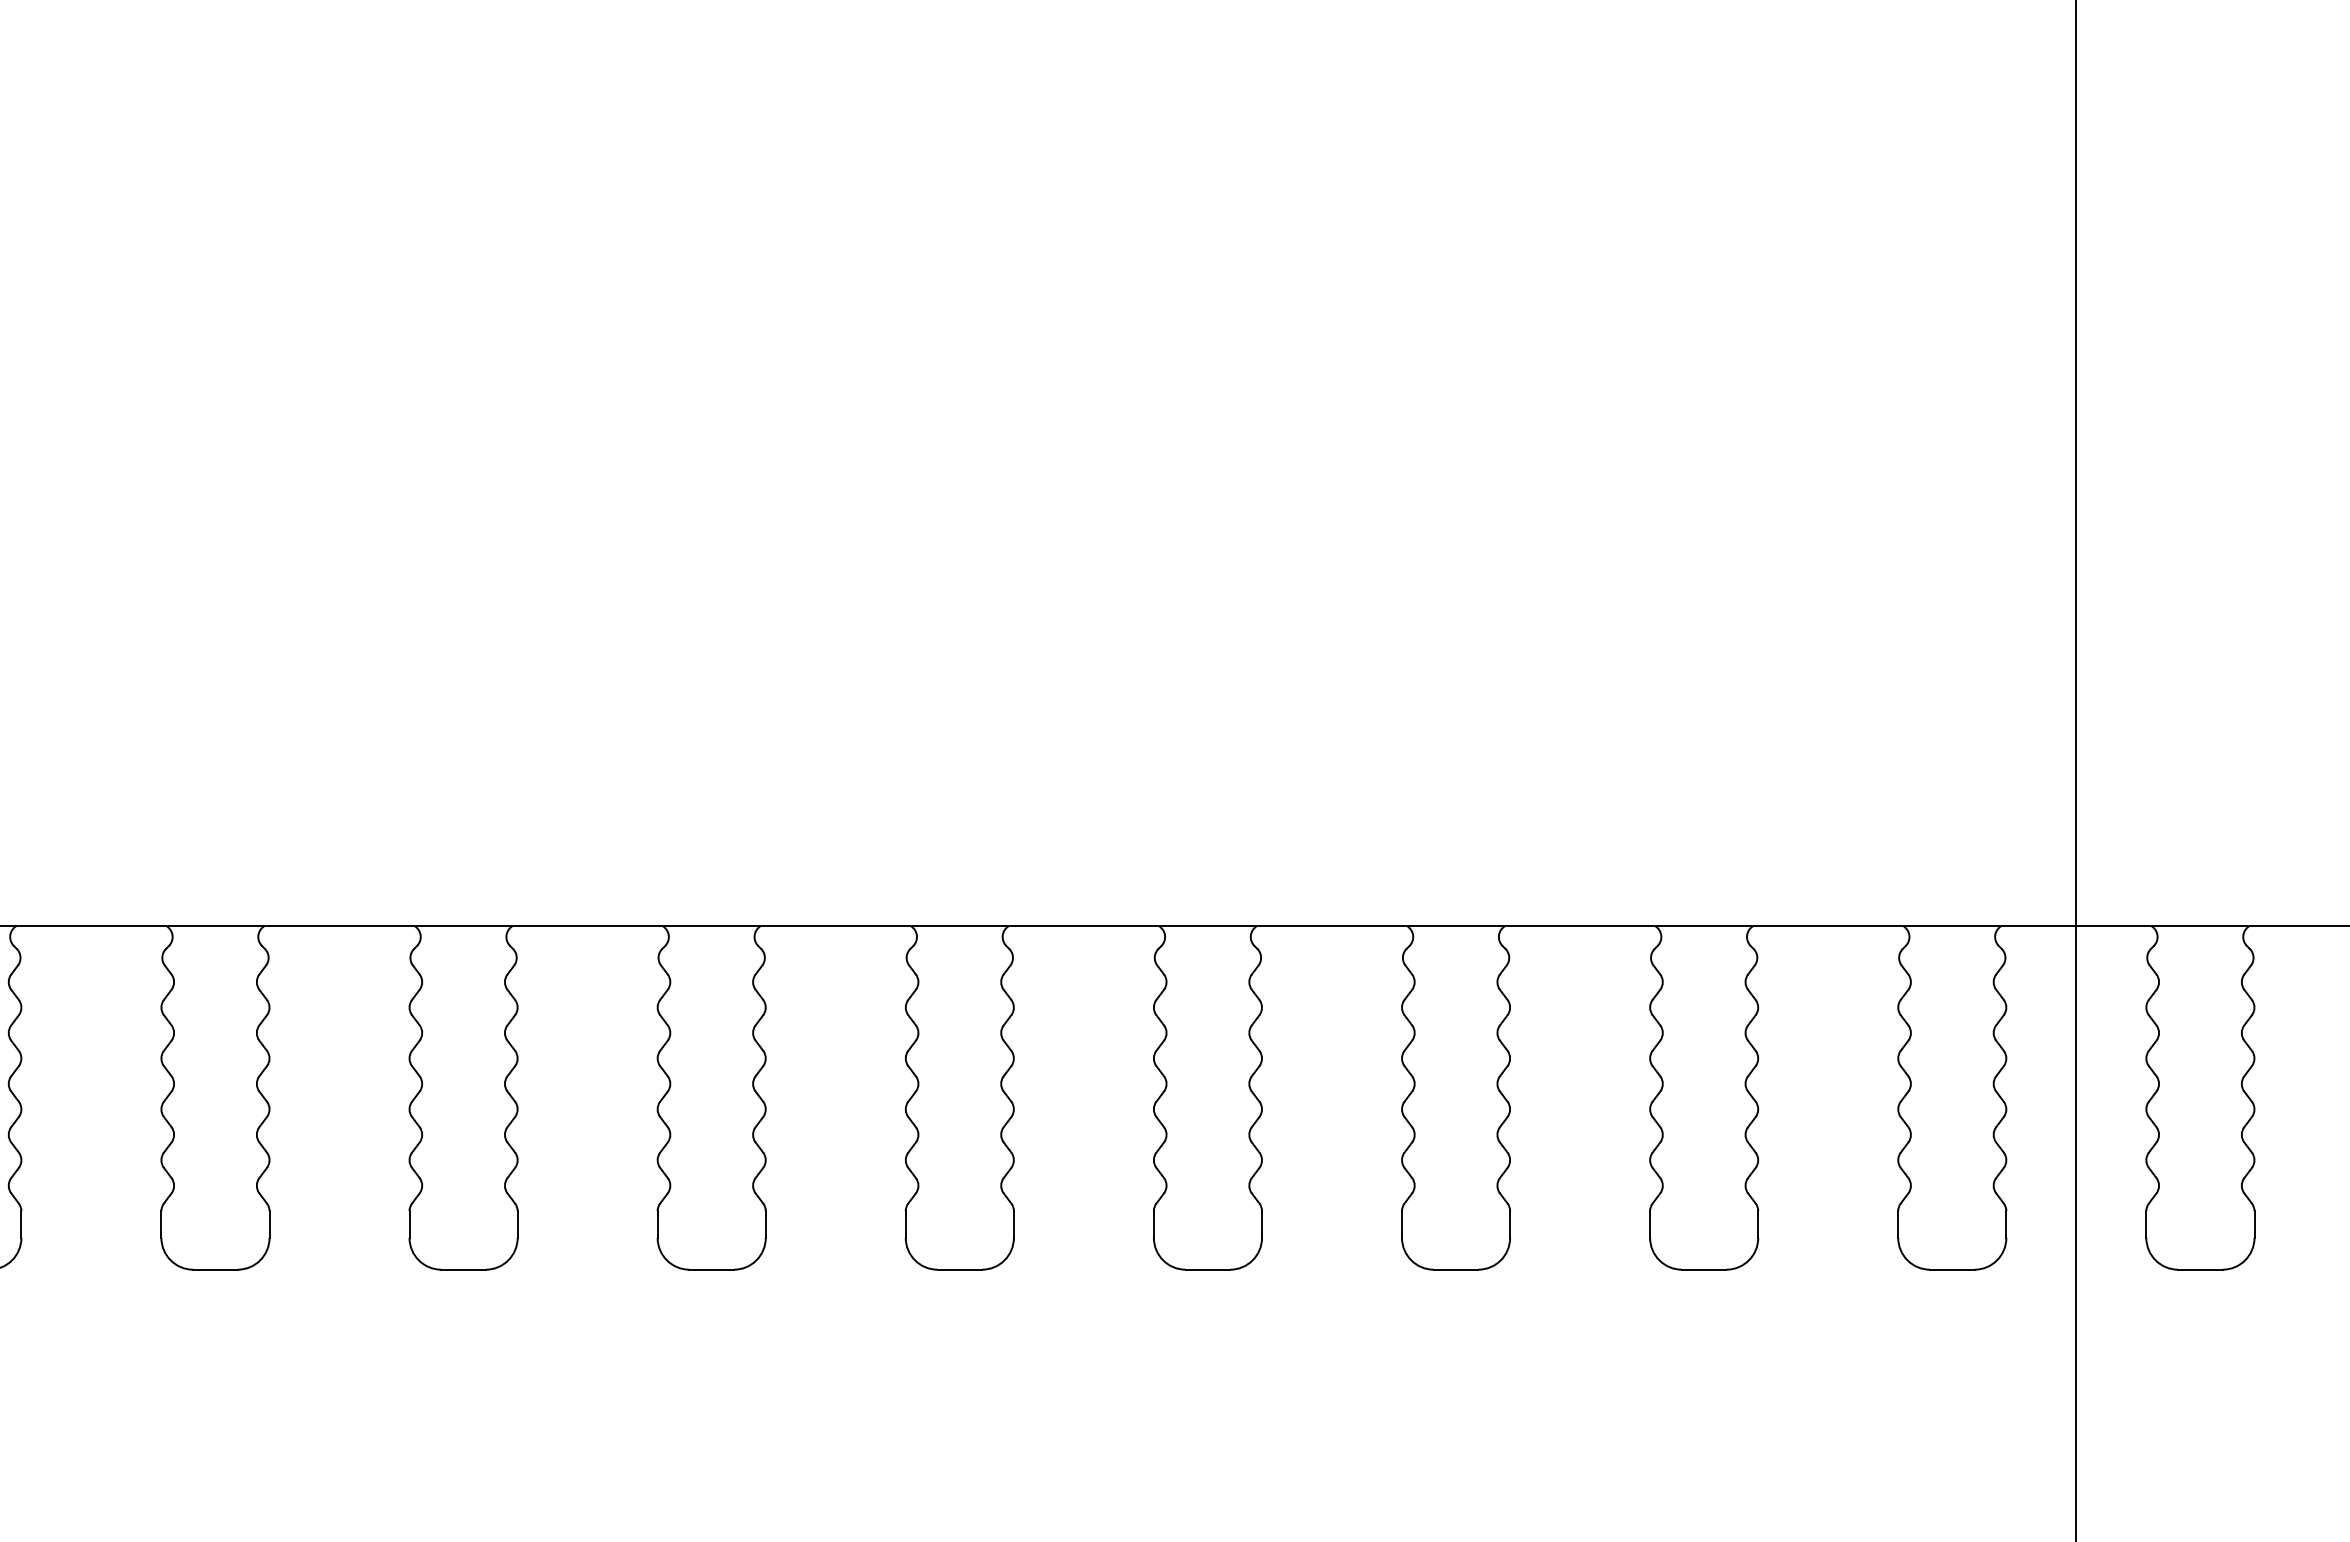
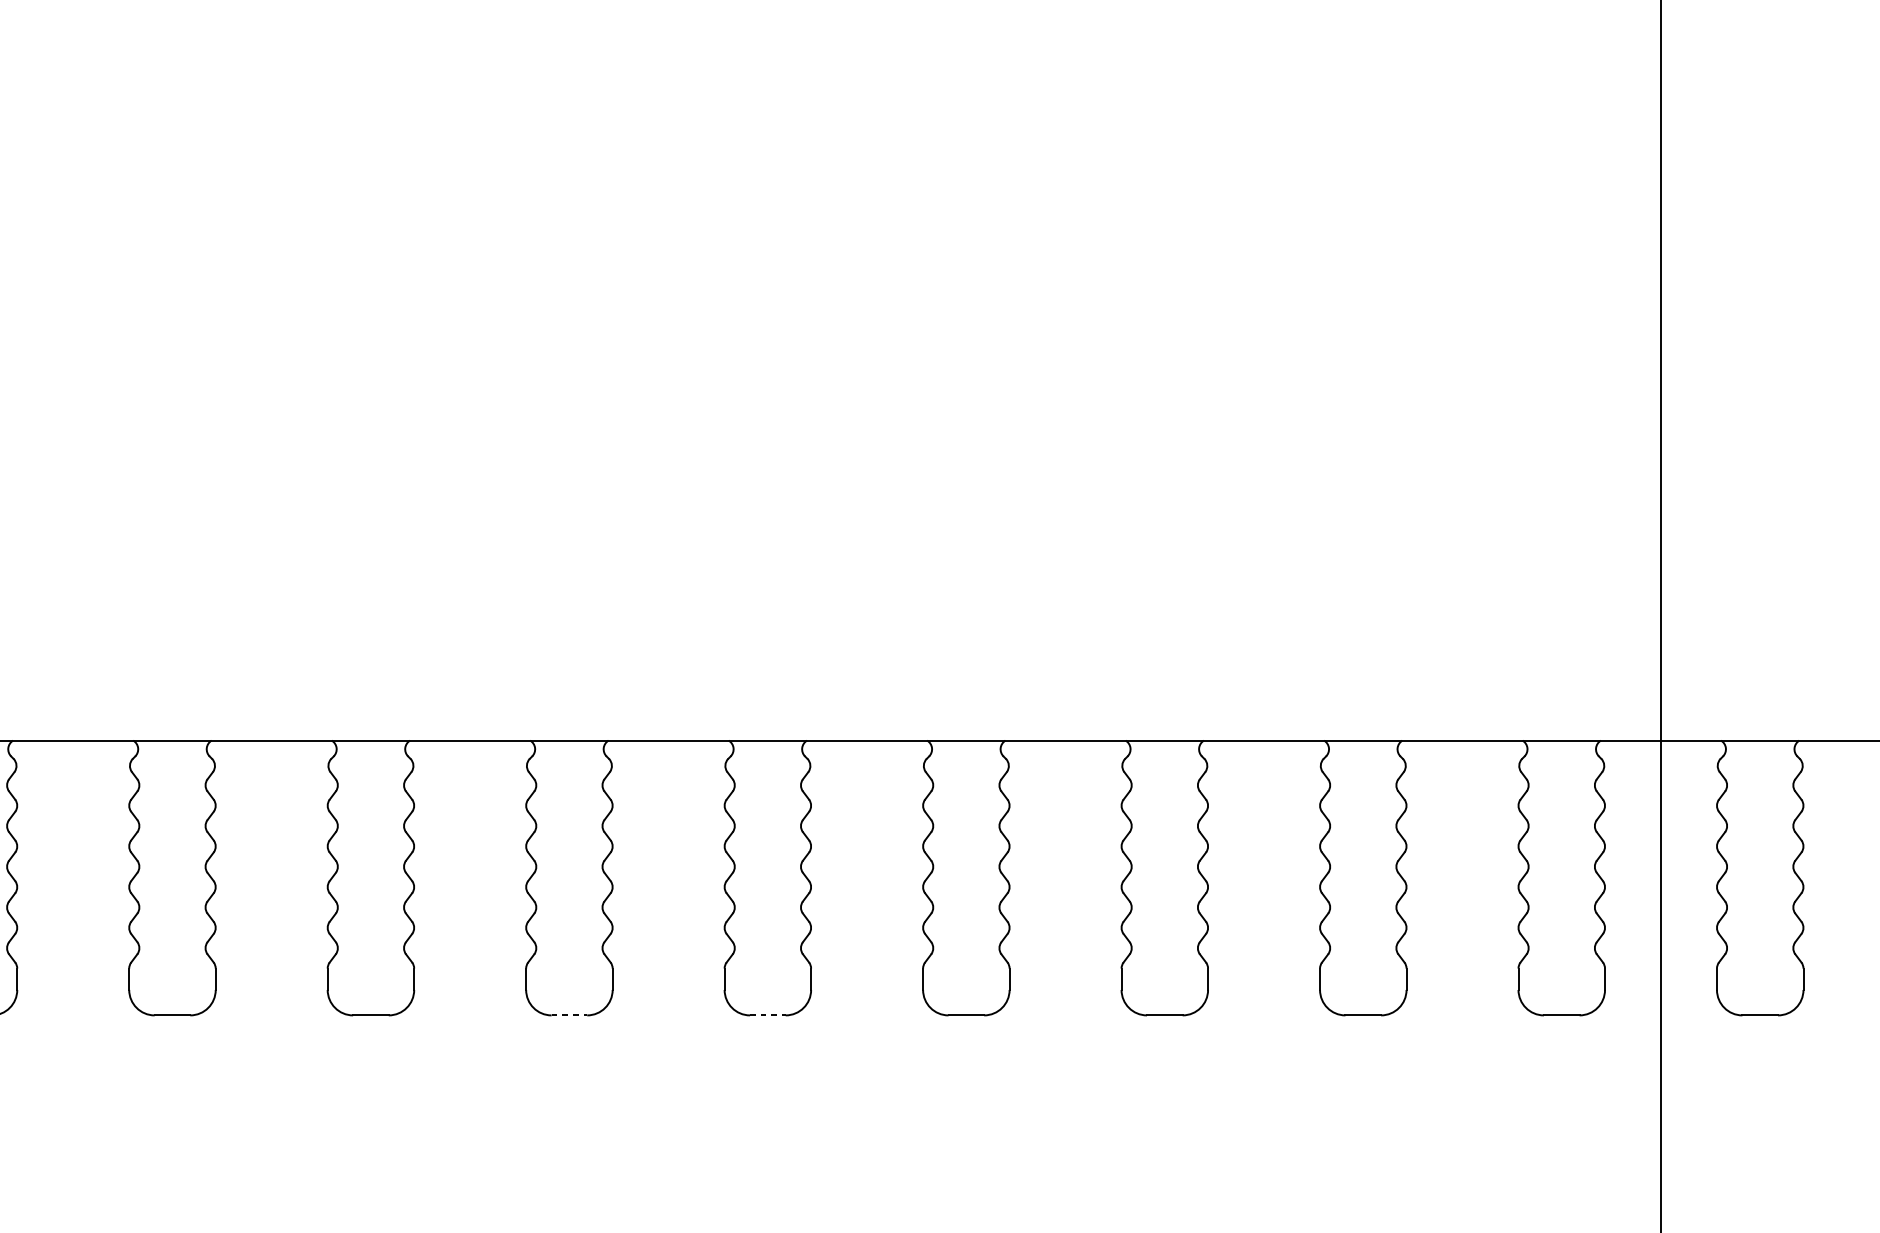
line: (712, 1269) -> (570, 1015), solid -> dashed
line: (960, 1269) -> (768, 1015), solid -> dashed

